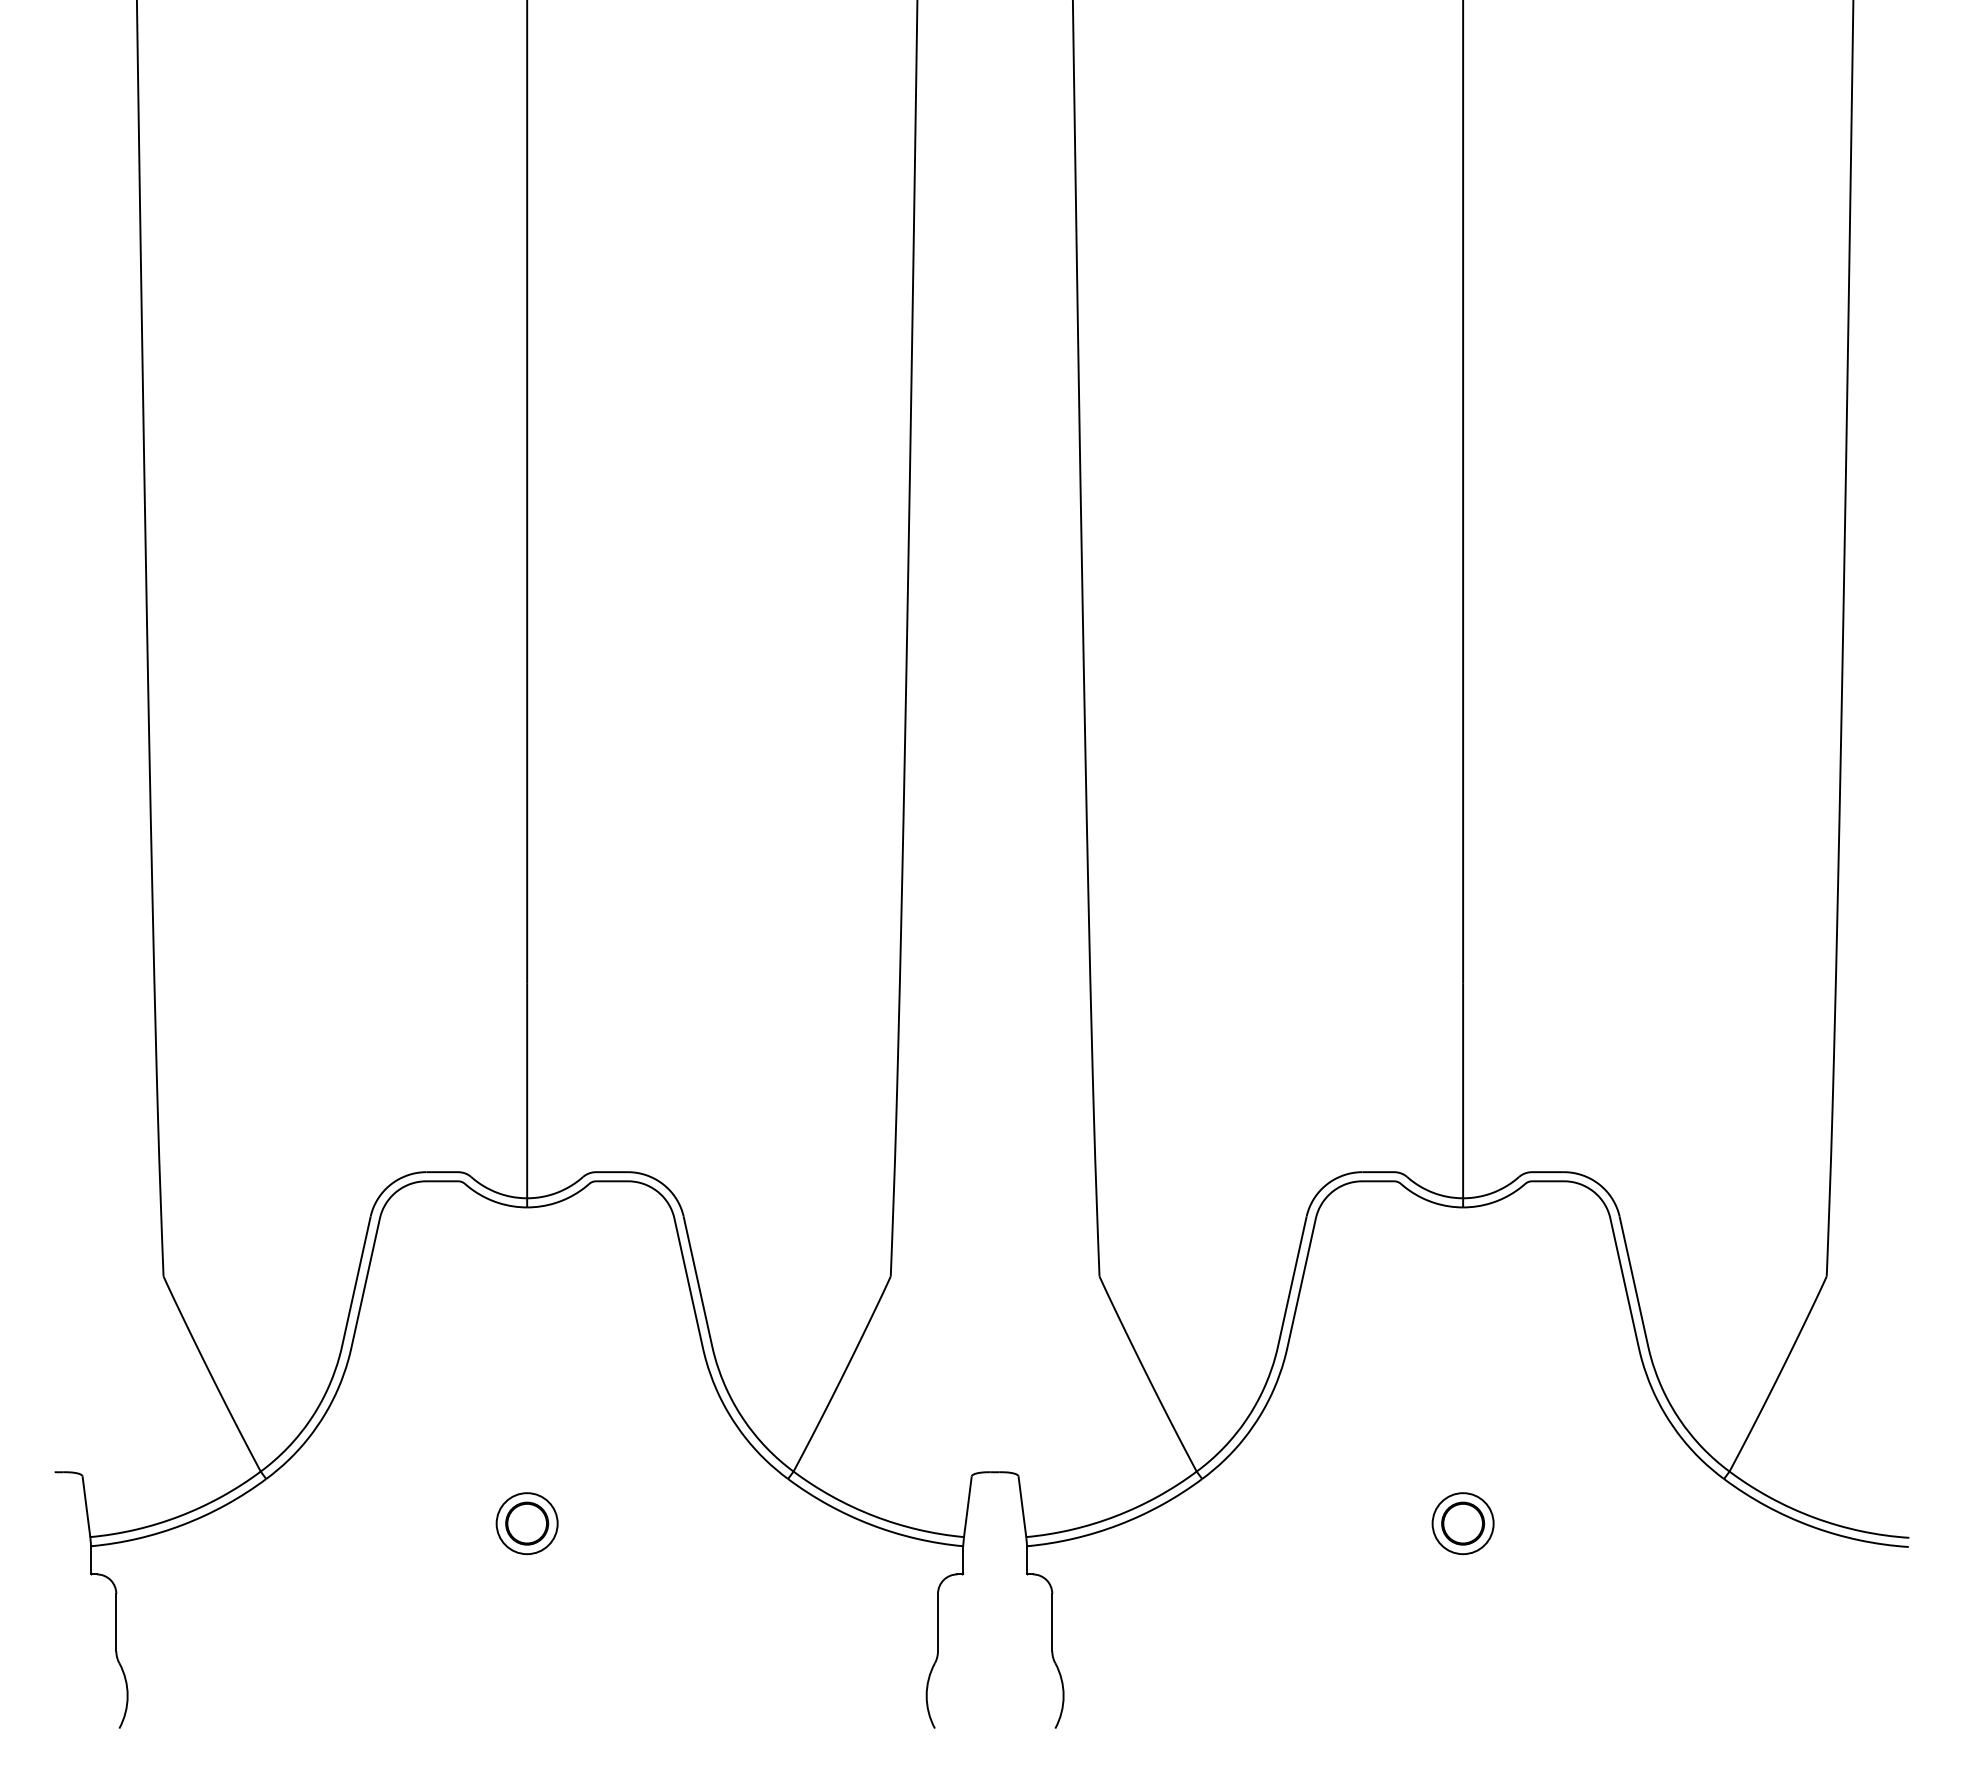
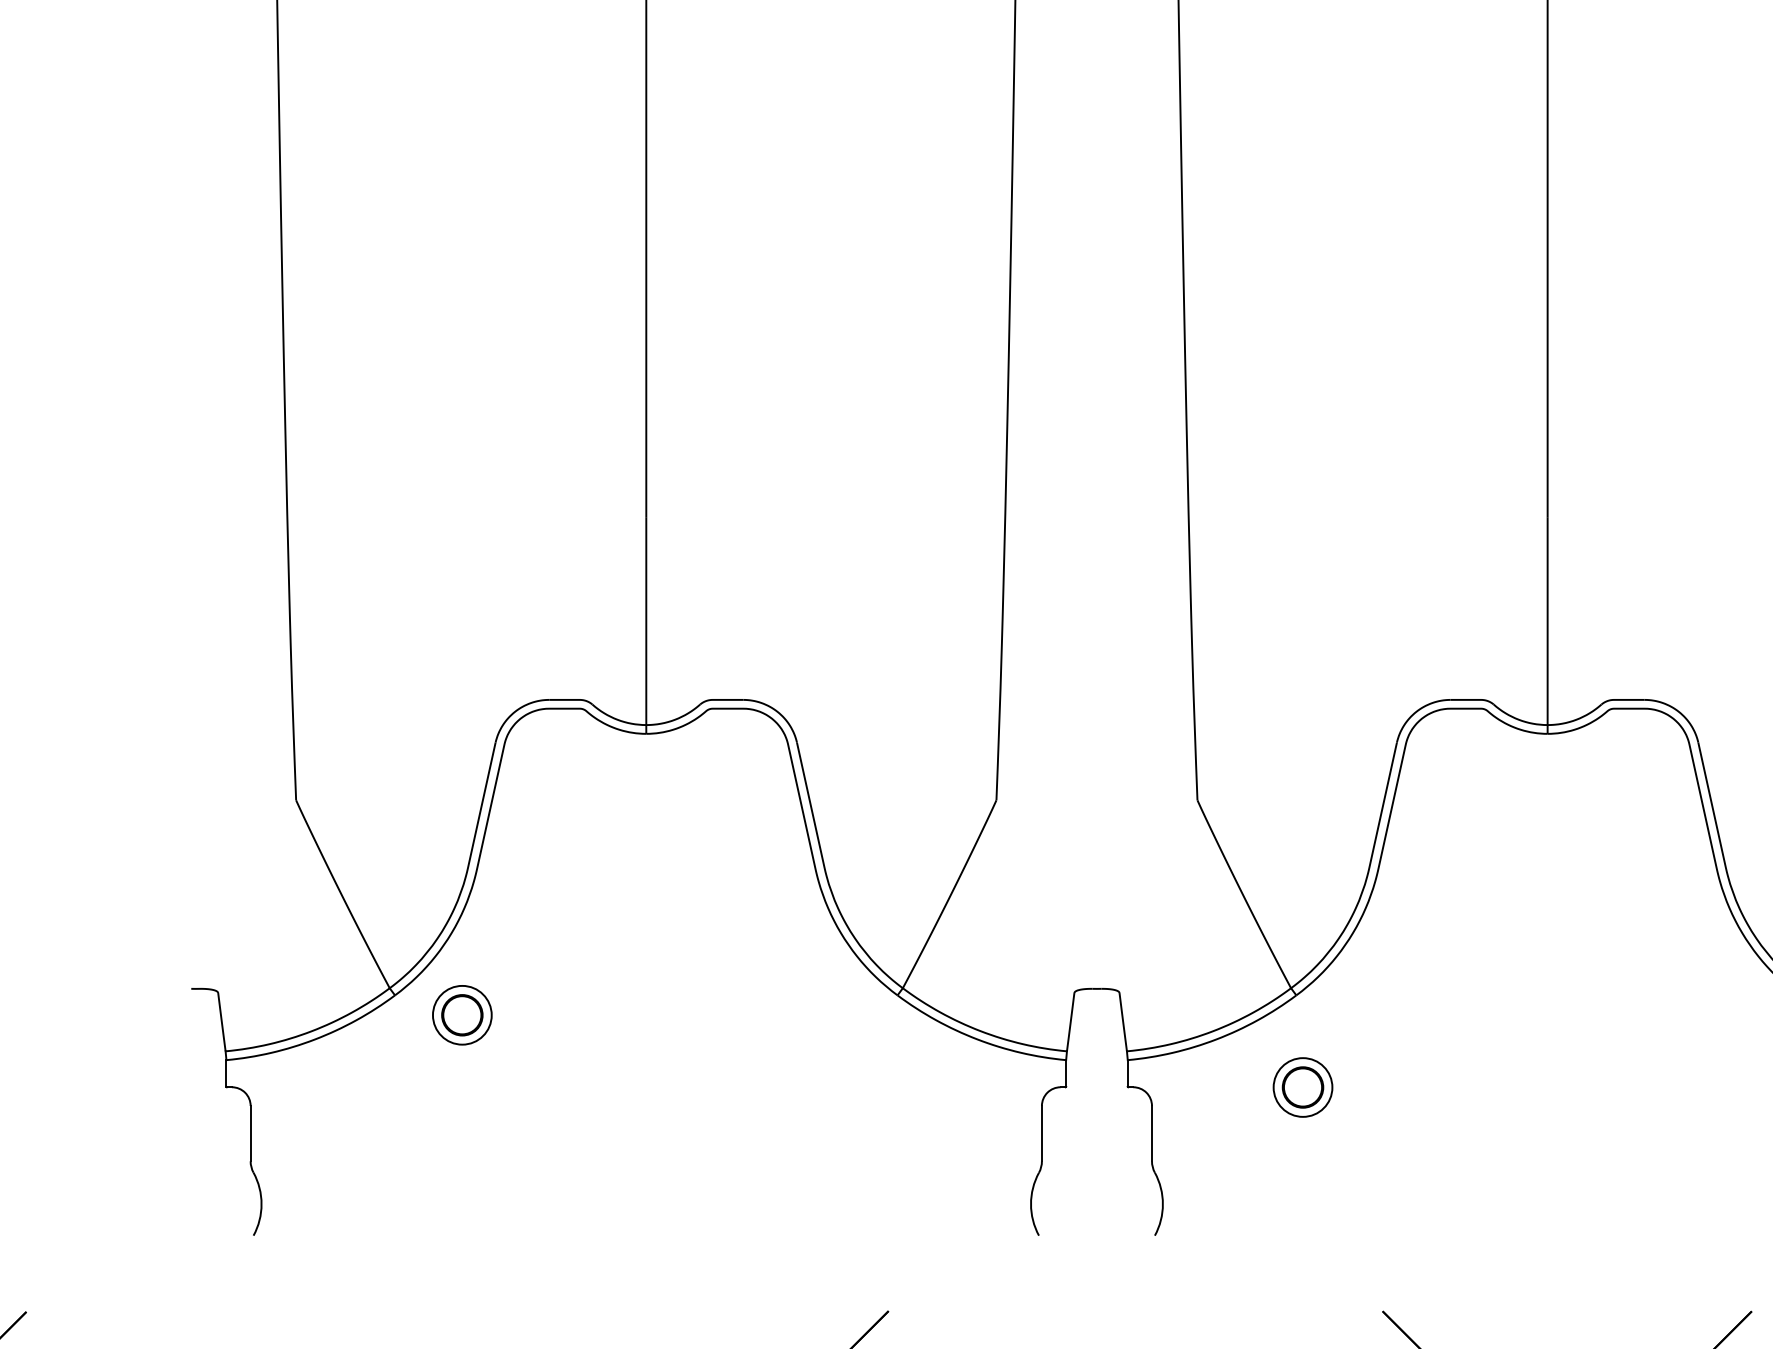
part: (526, 1523) -> (461, 1015), moved
part: (1462, 1523) -> (1302, 1087), moved

